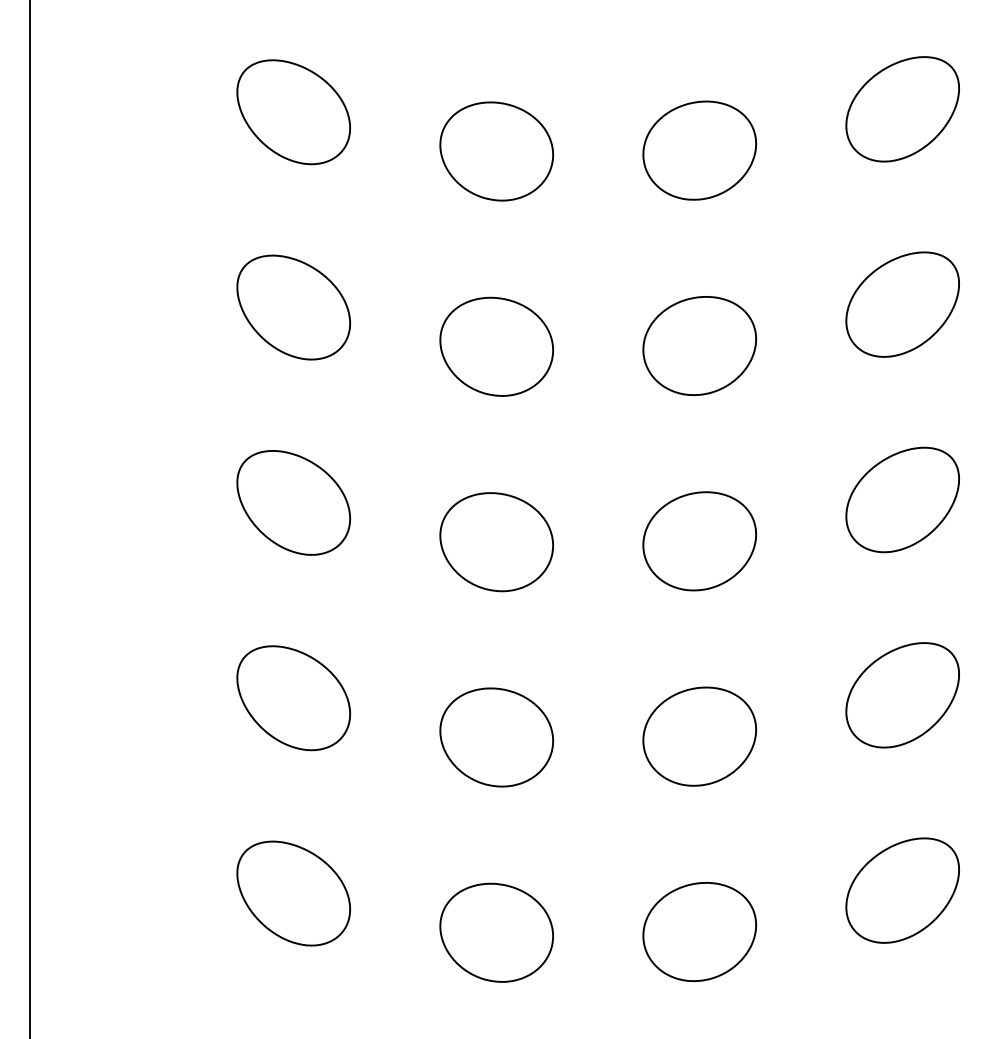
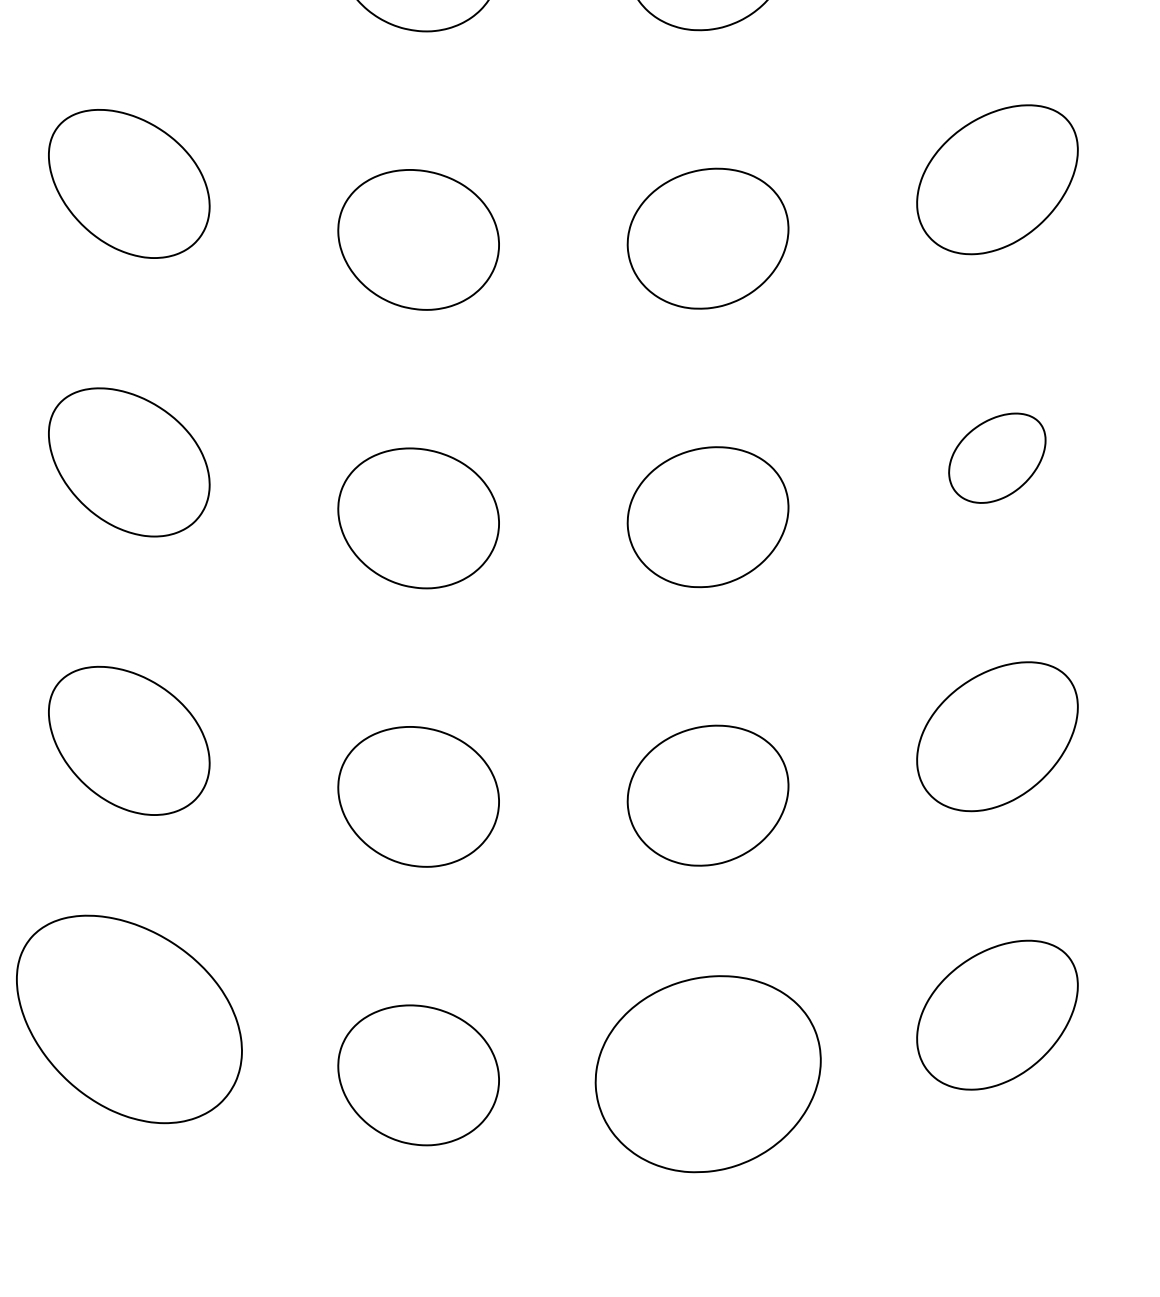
part: (902, 499) -> (997, 457), size x0.6
part: (293, 893) -> (128, 1019), size x1.4
part: (699, 931) -> (707, 1073), size x1.4

